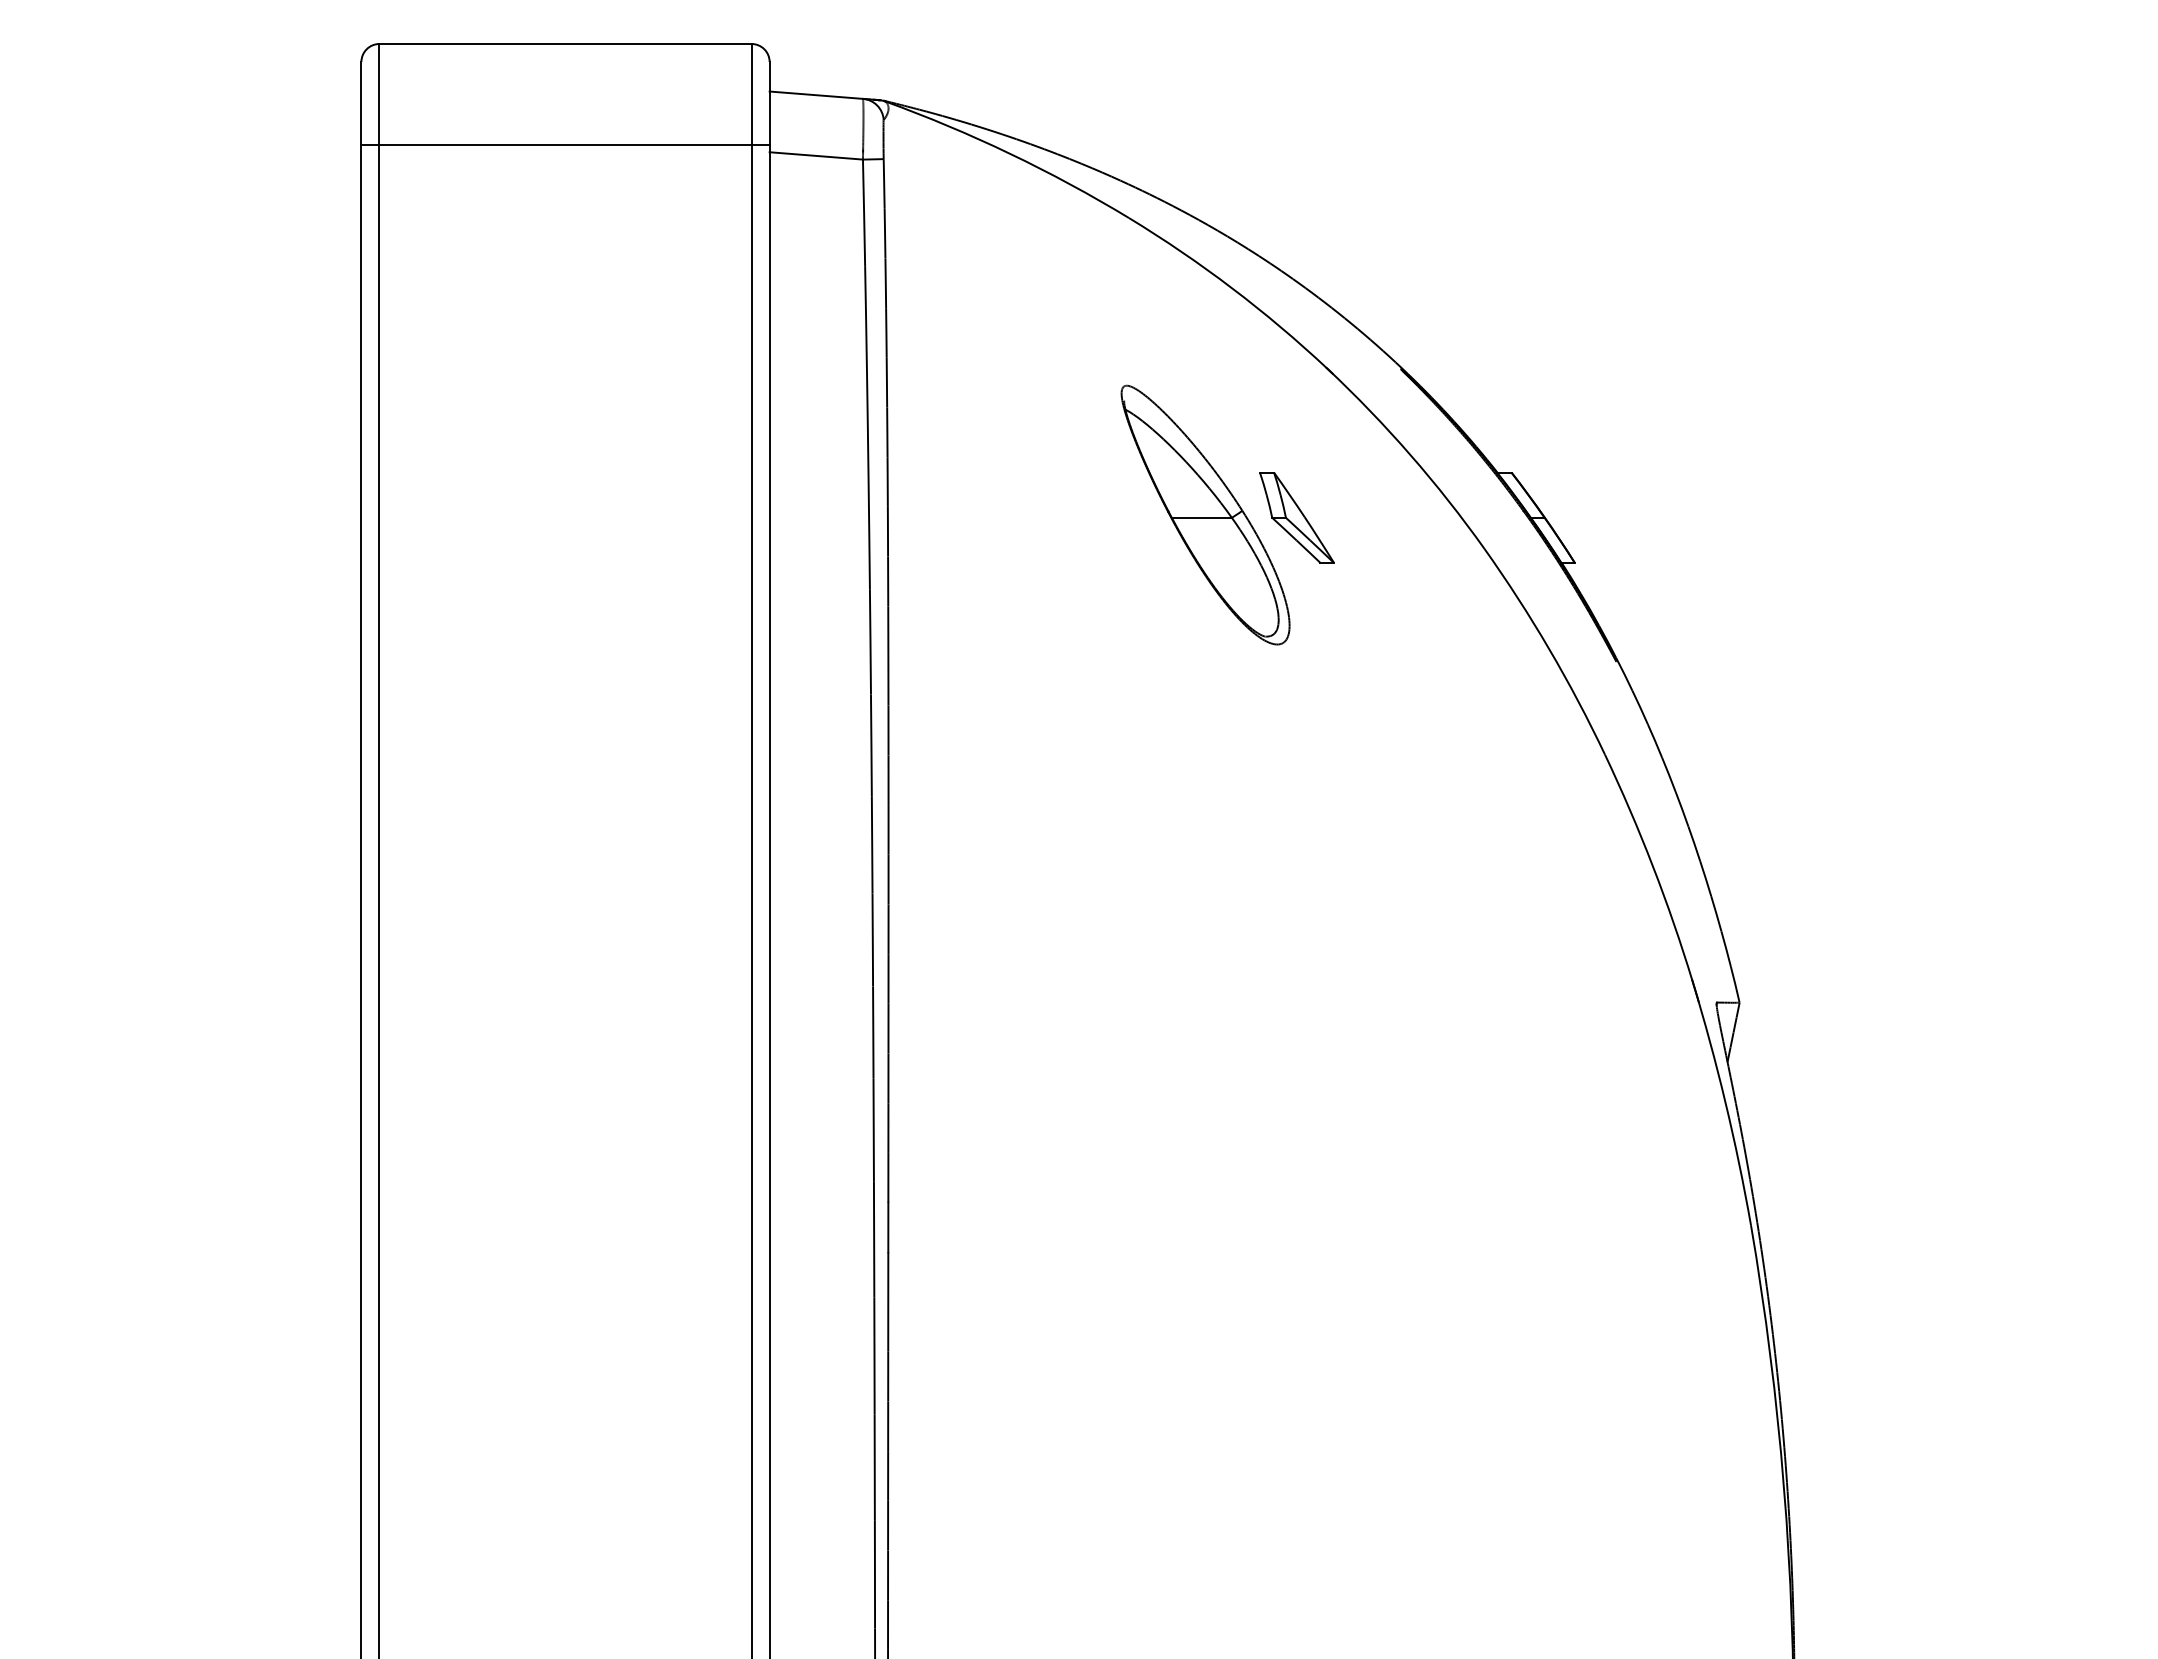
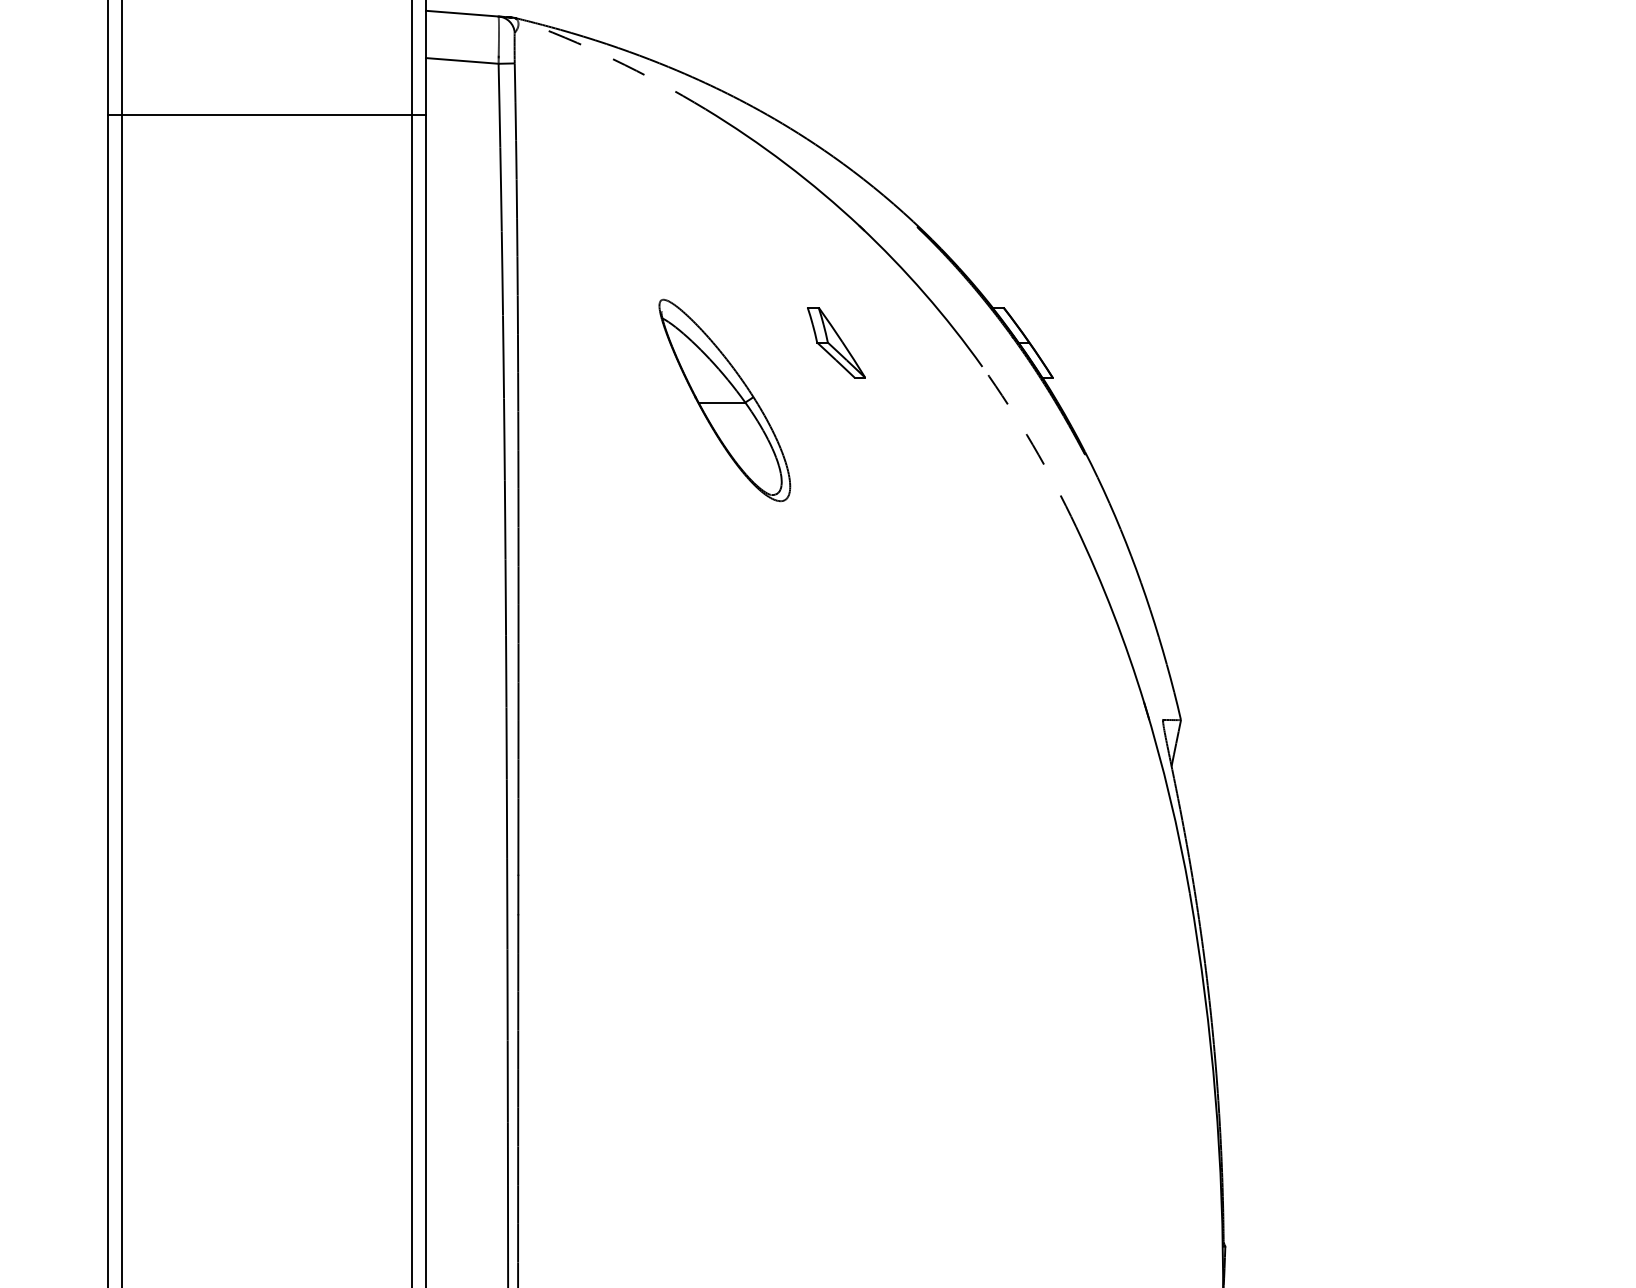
line: (565, 145) -> (267, 115), moved
arc: (1010, 153) -> (613, 59), solid -> dashed
part: (1205, 514) -> (724, 399), moved
arc: (1549, 649) -> (1033, 445), solid -> dashed

